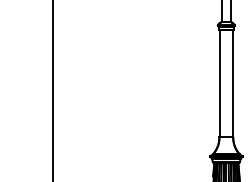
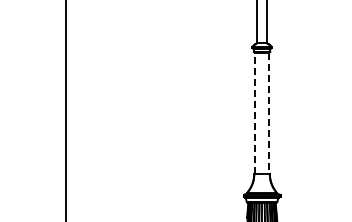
line: (219, 83) -> (254, 113), solid -> dashed
line: (232, 83) -> (269, 113), solid -> dashed

